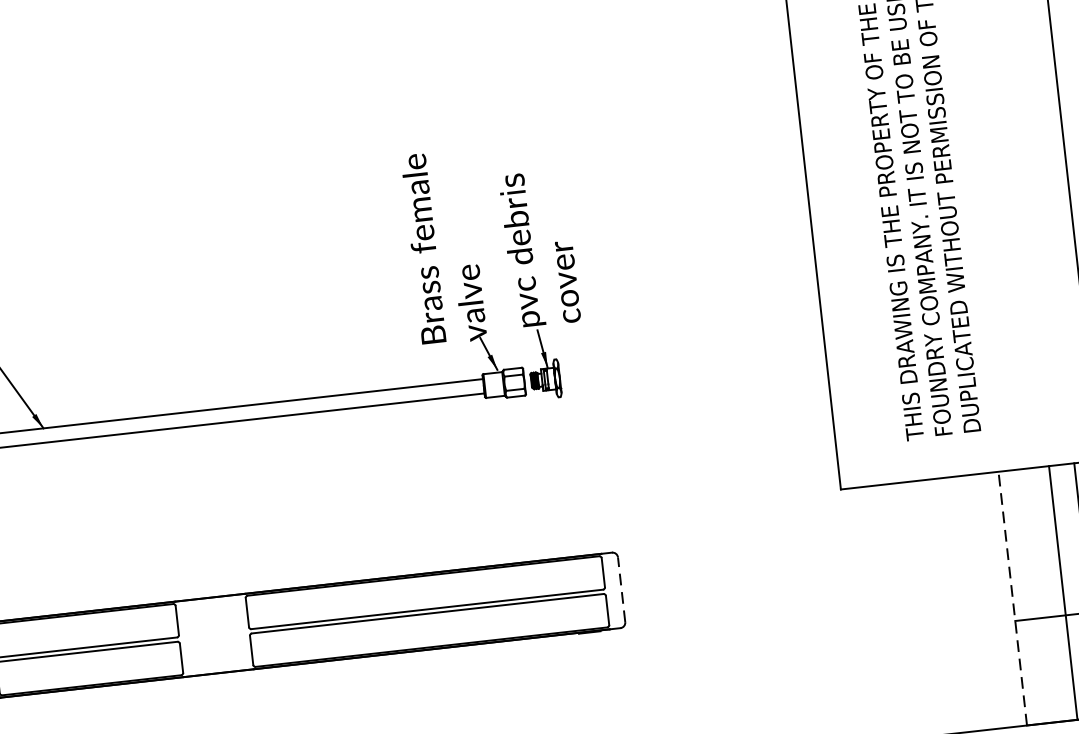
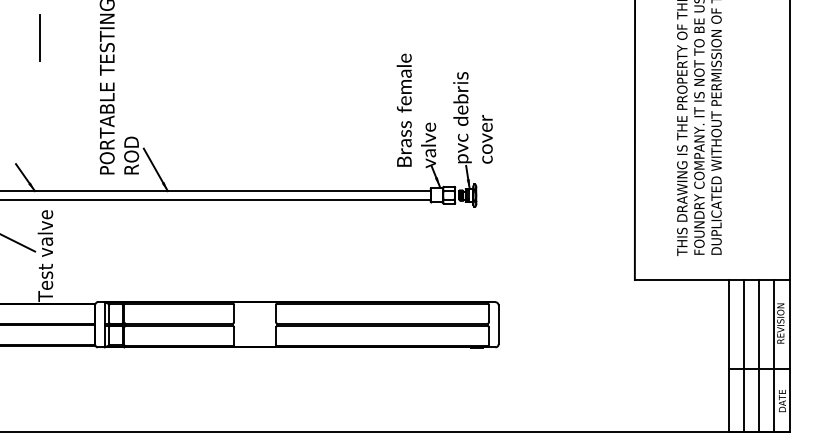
line: (621, 589) -> (498, 324), dashed -> solid
line: (1038, 595) -> (744, 355), added
line: (1013, 597) -> (729, 355), dashed -> solid

